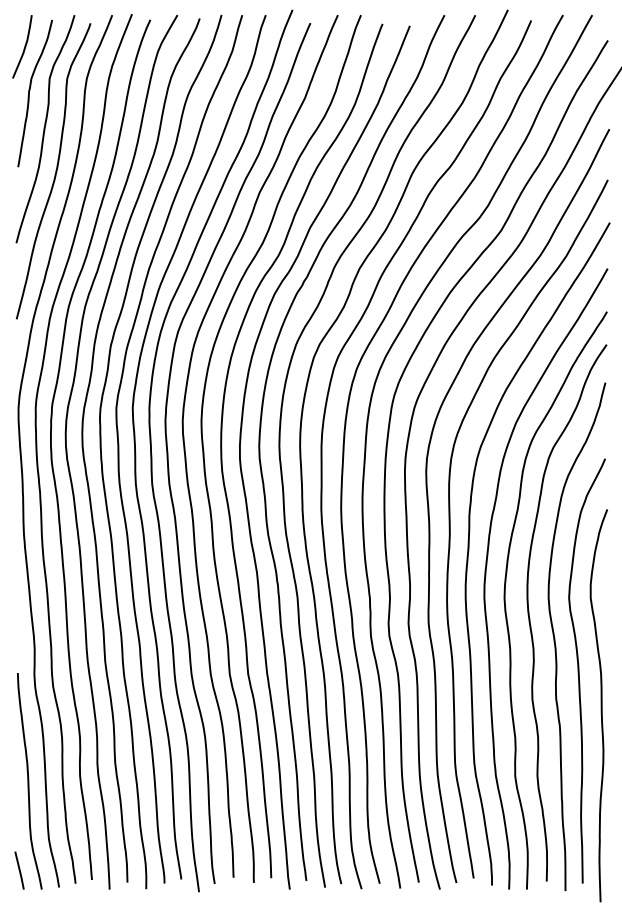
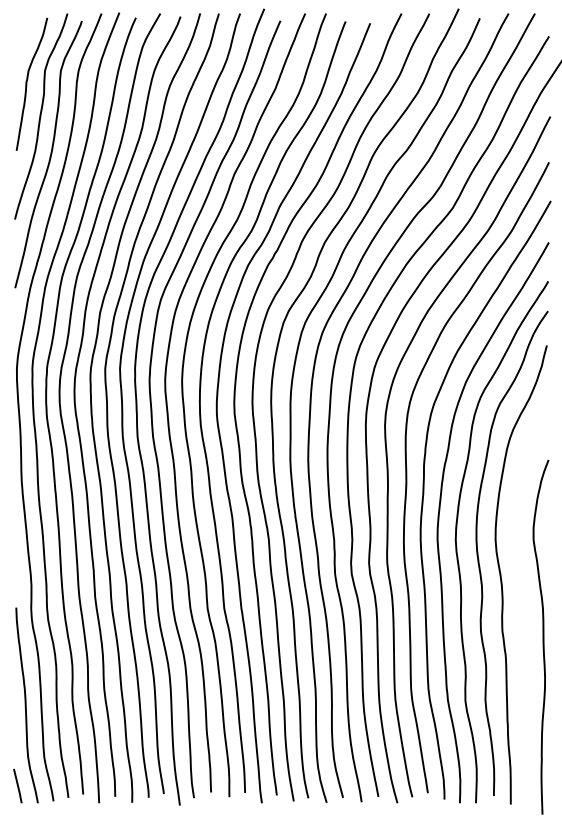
curve: (24, 46) -> (22, 41), removed
curve: (579, 670) -> (523, 605), removed

